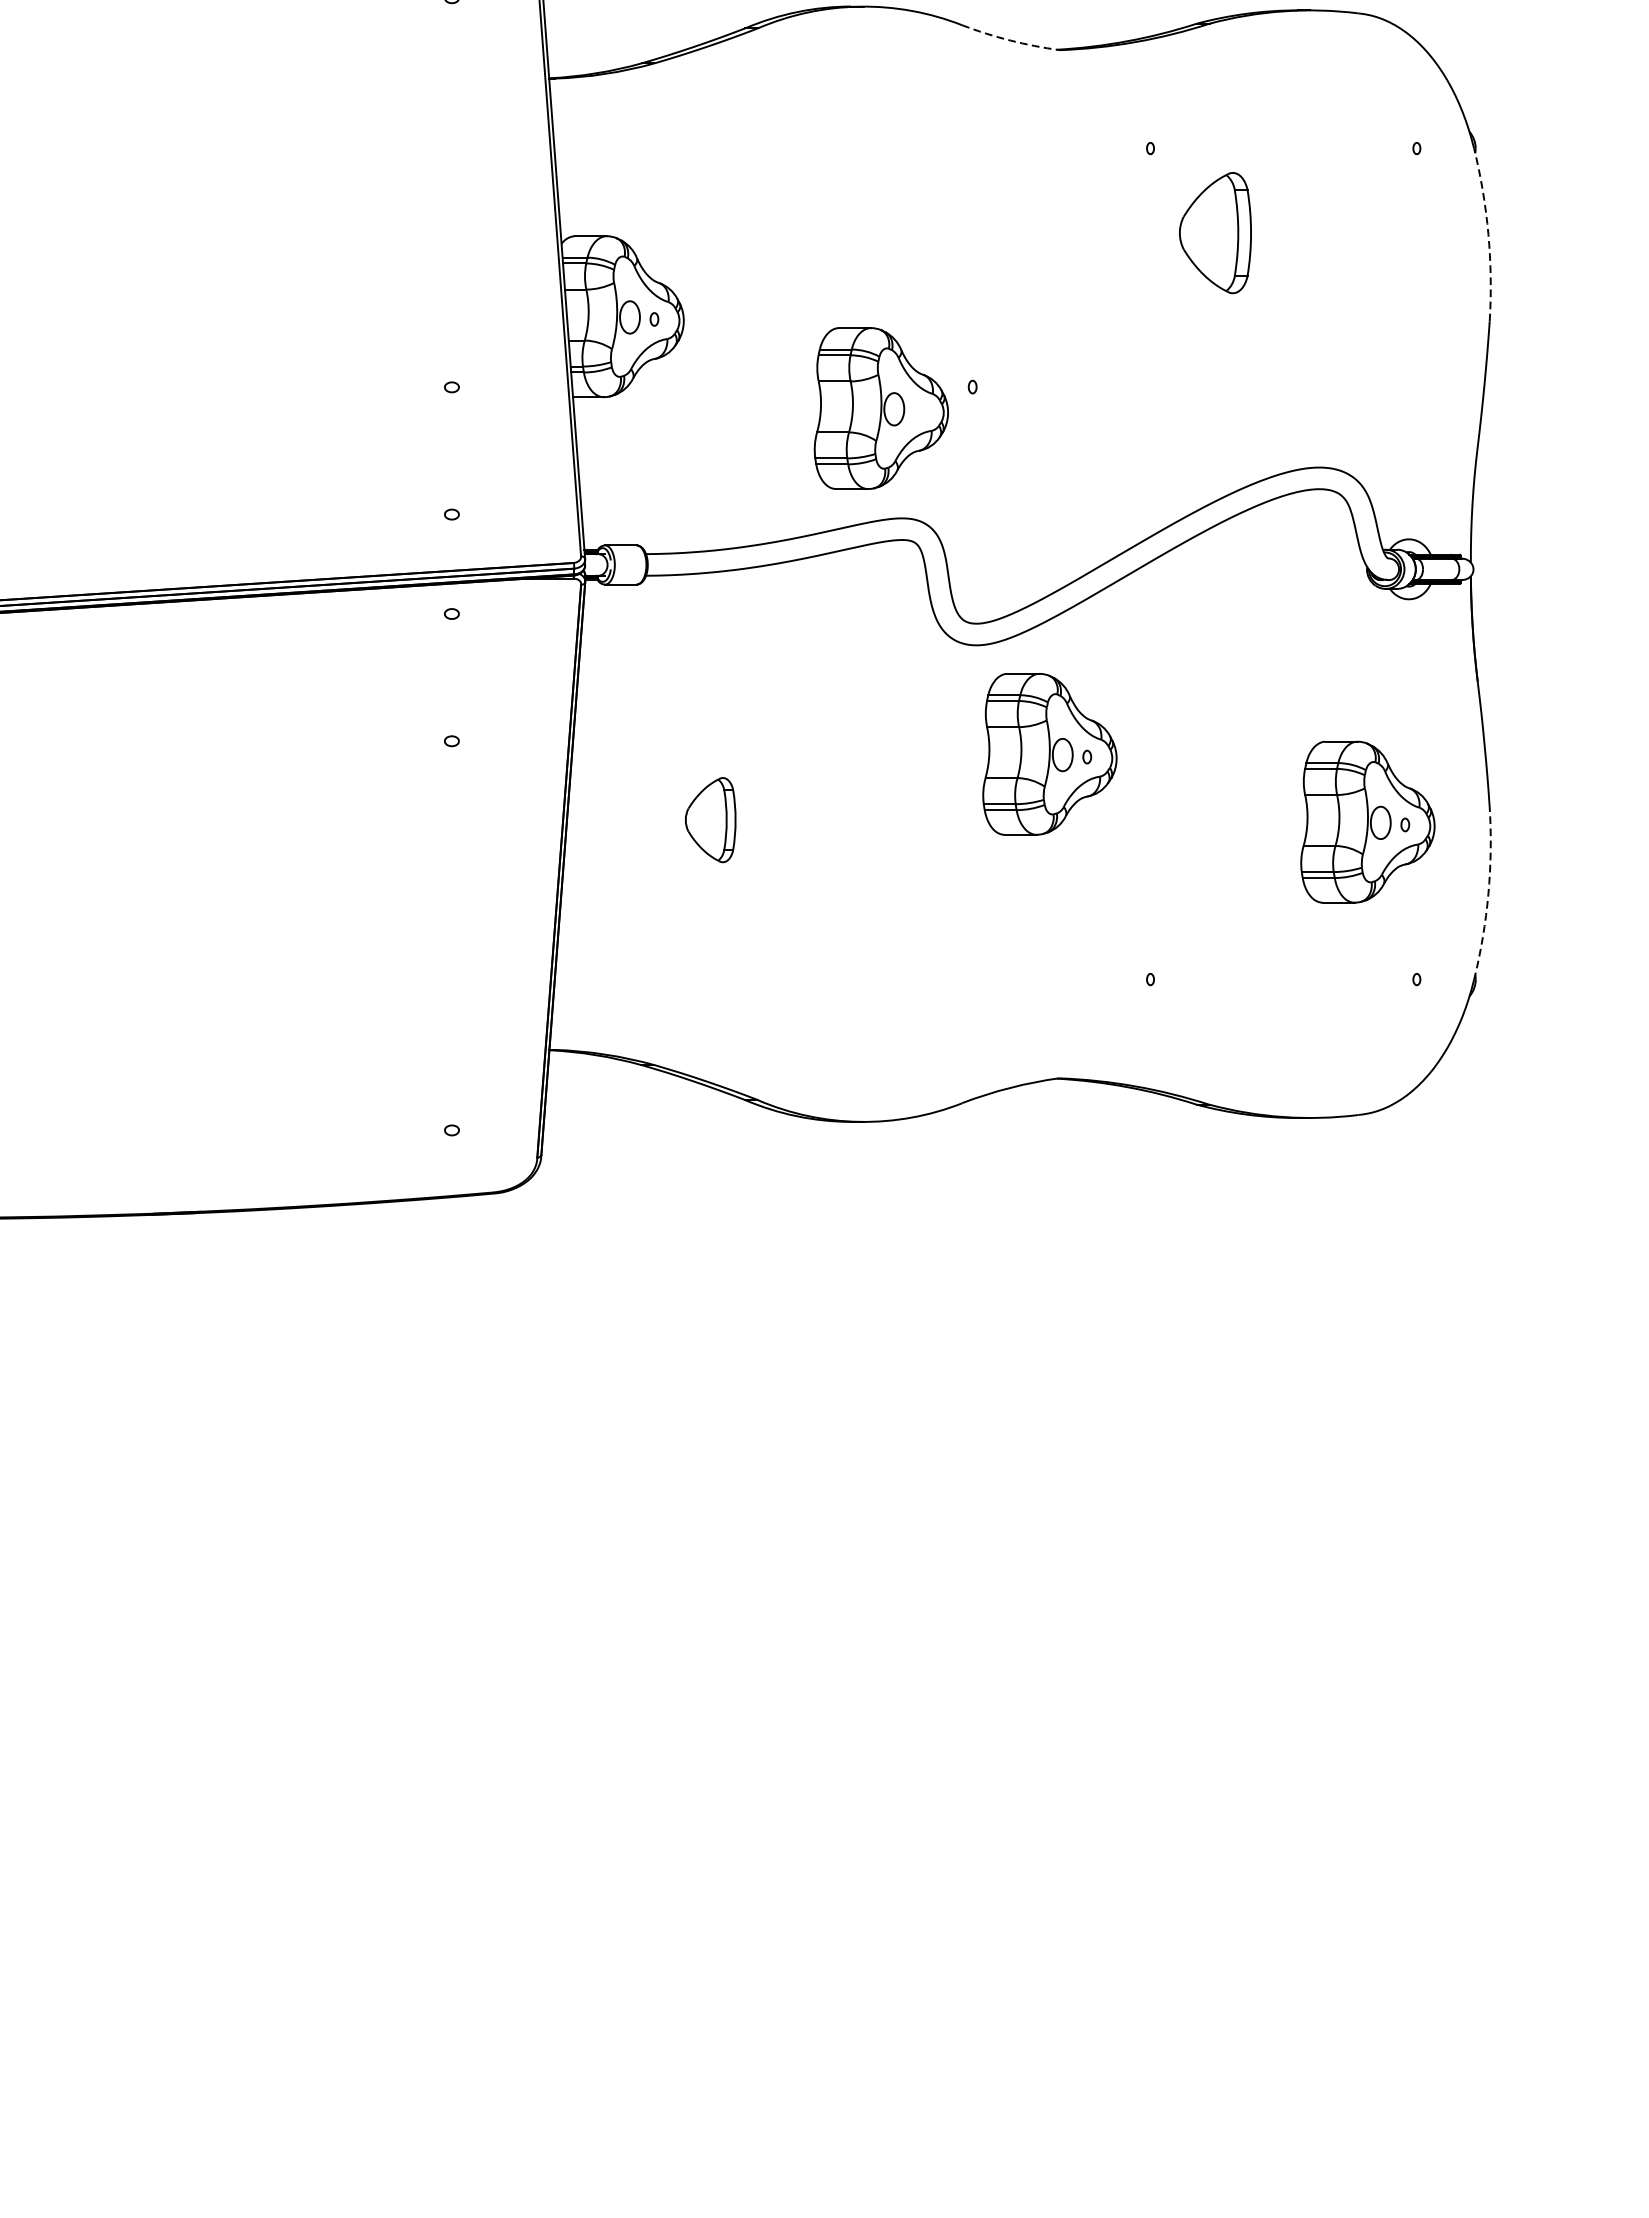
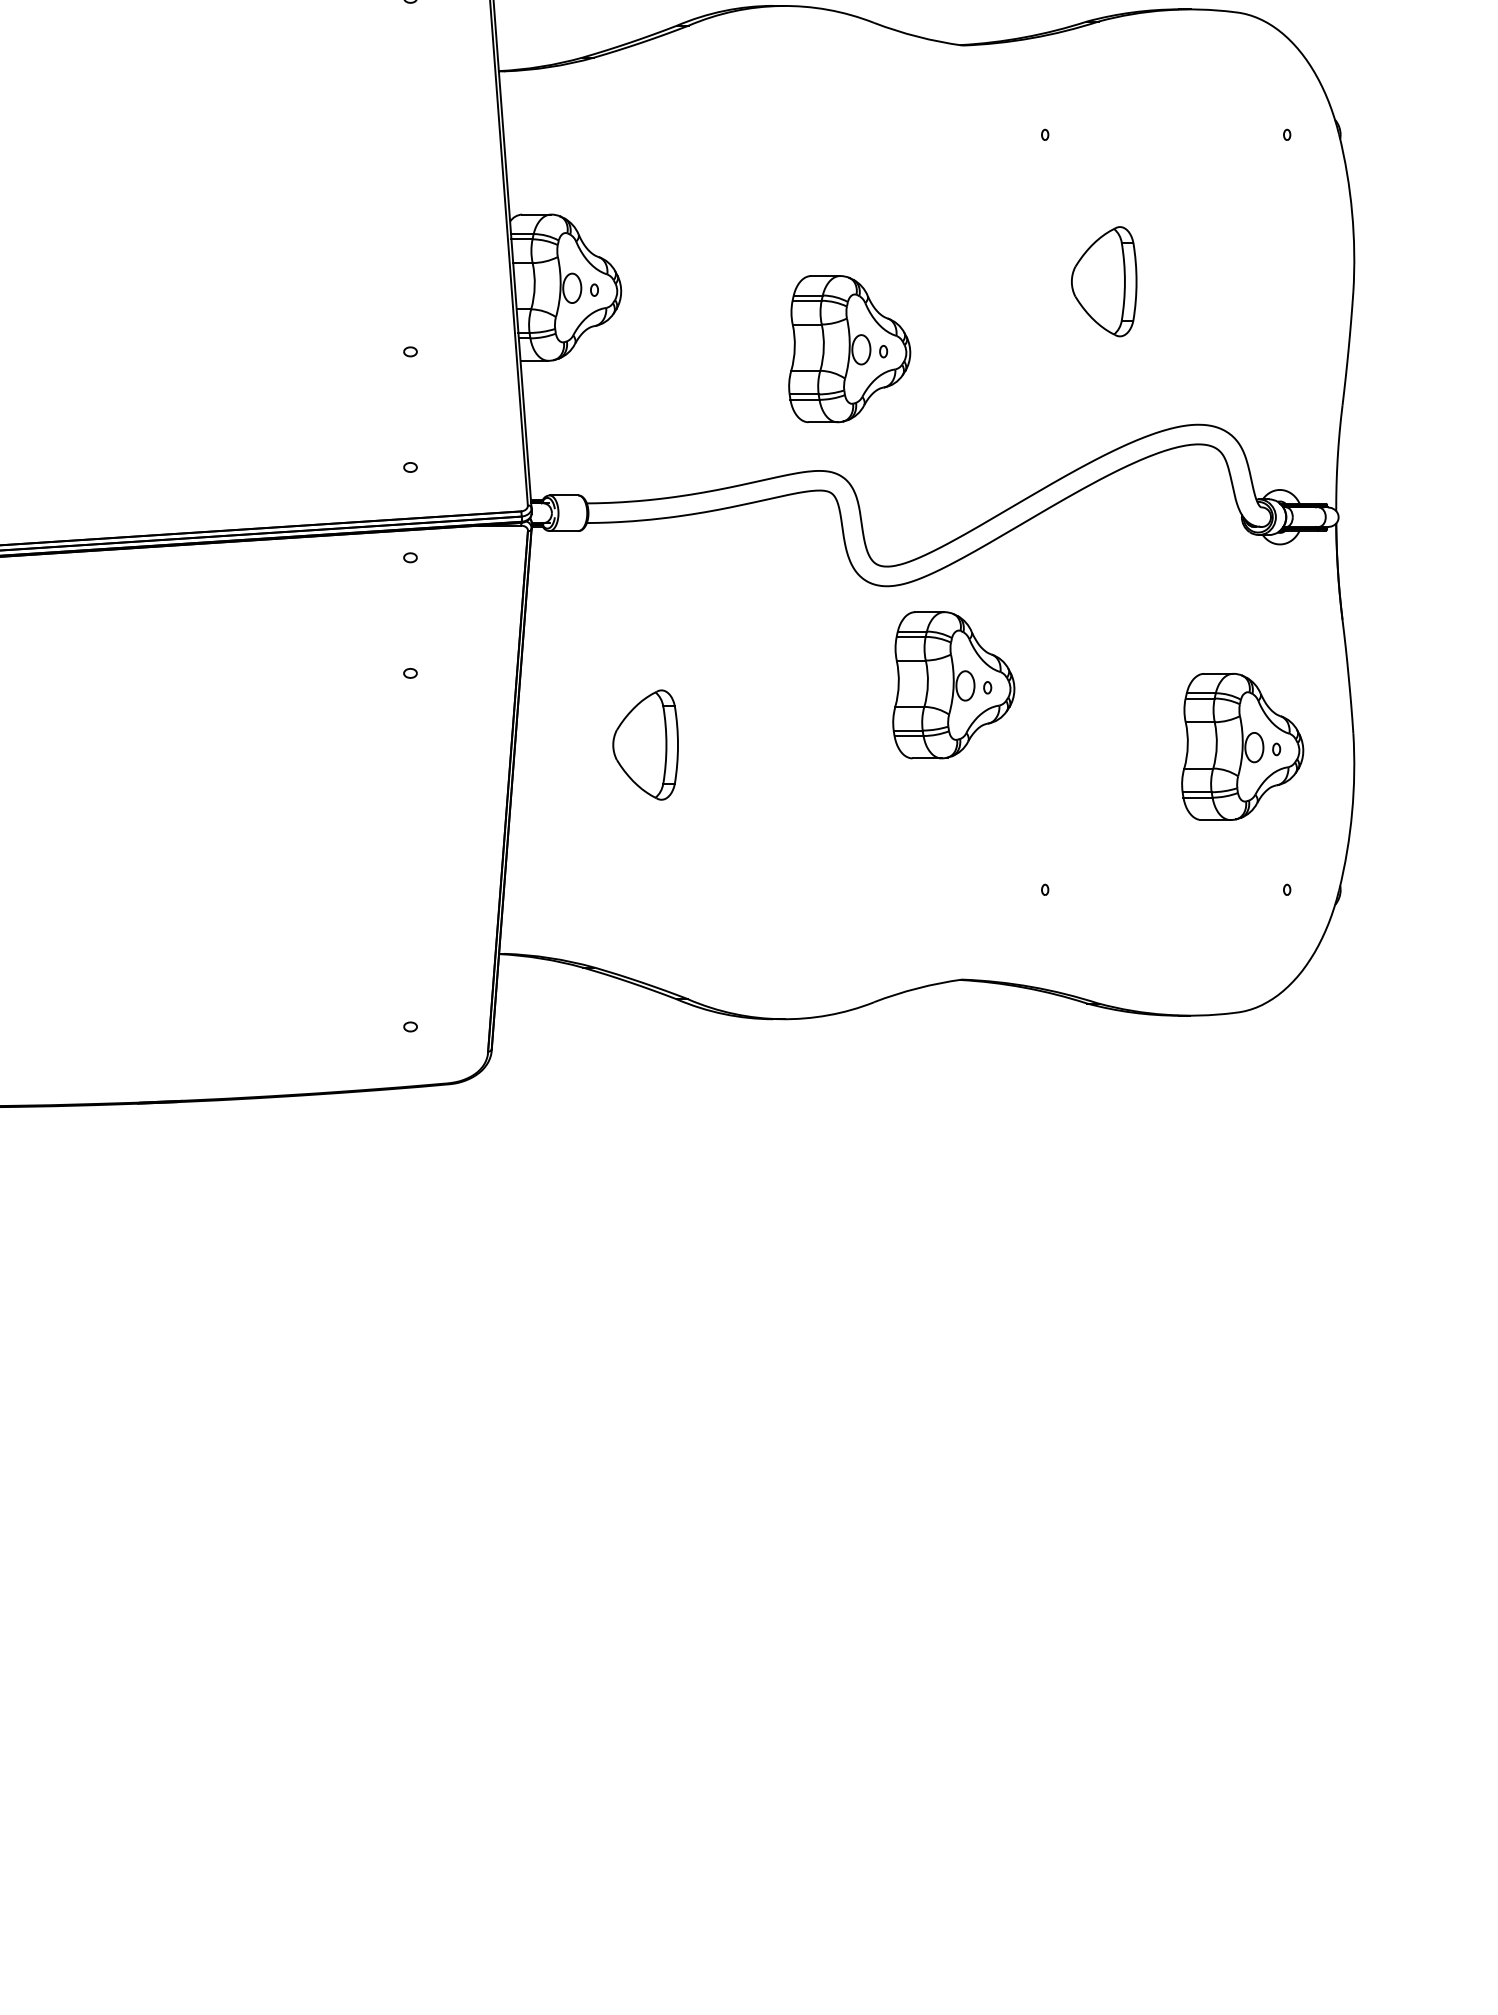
arc: (1009, 40) -> (917, 36), dashed -> solid
part: (1215, 232) -> (1104, 281), moved
arc: (1488, 233) -> (1352, 212), dashed -> solid
part: (881, 408) -> (849, 349), moved
part: (710, 819) -> (645, 744), size x1.43
arc: (1488, 894) -> (1352, 812), dashed -> solid

